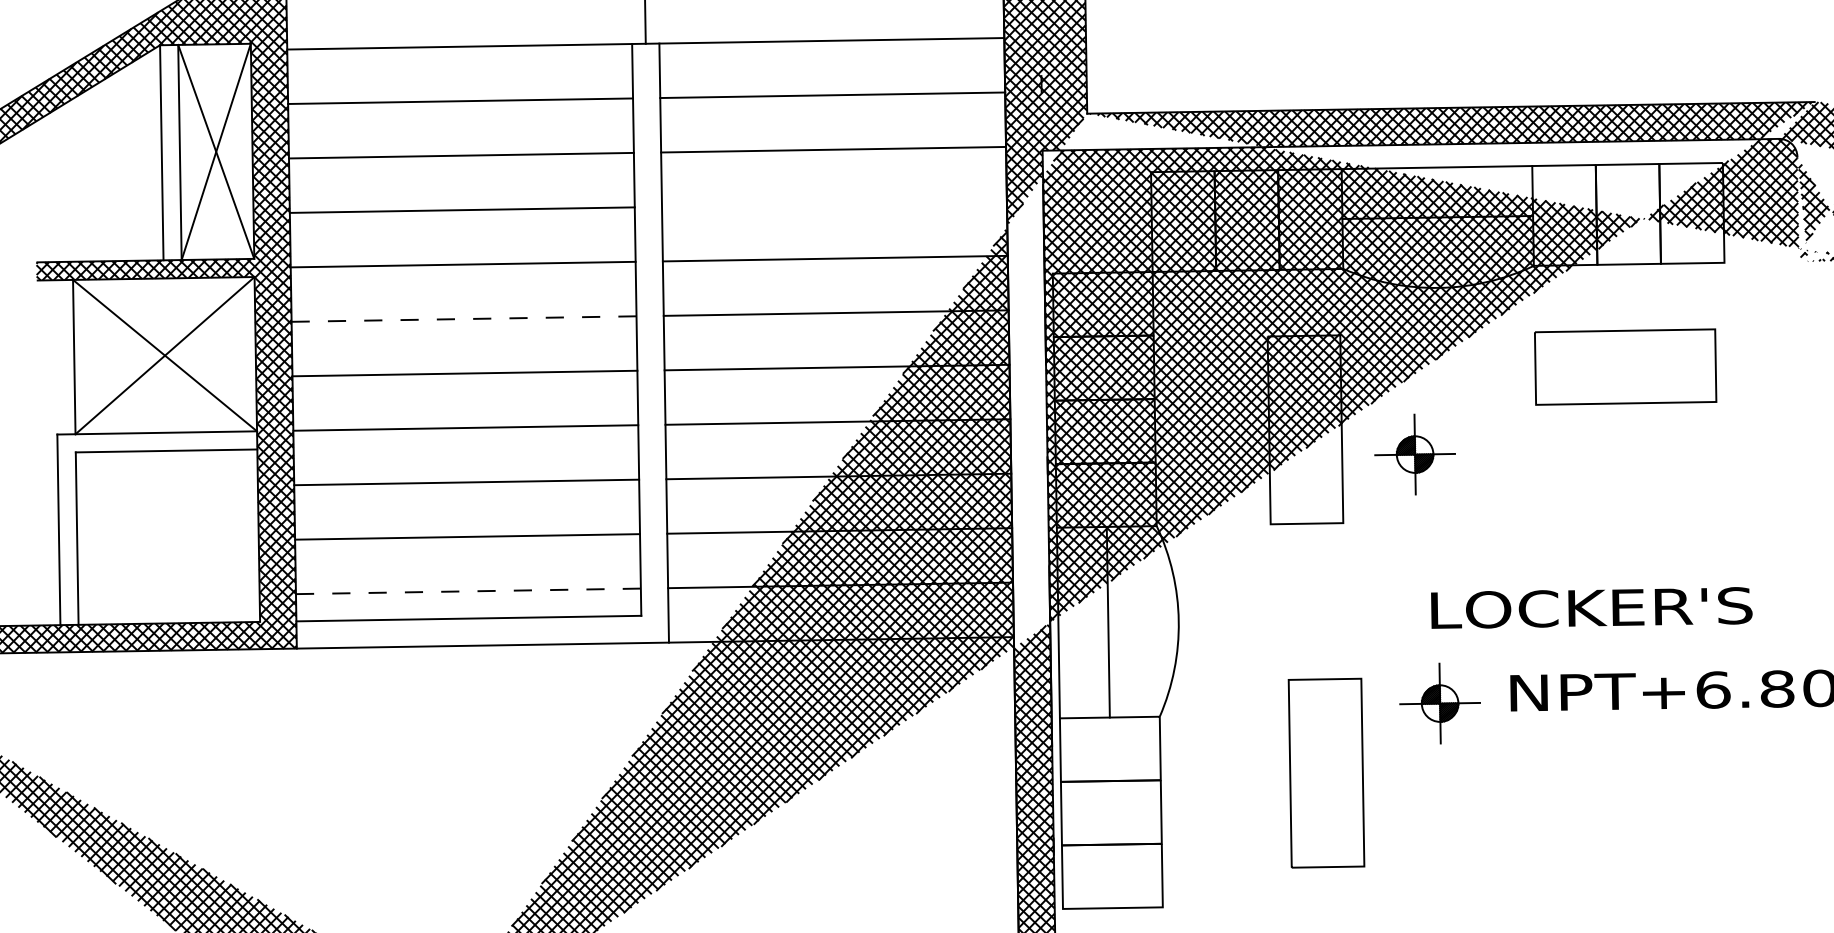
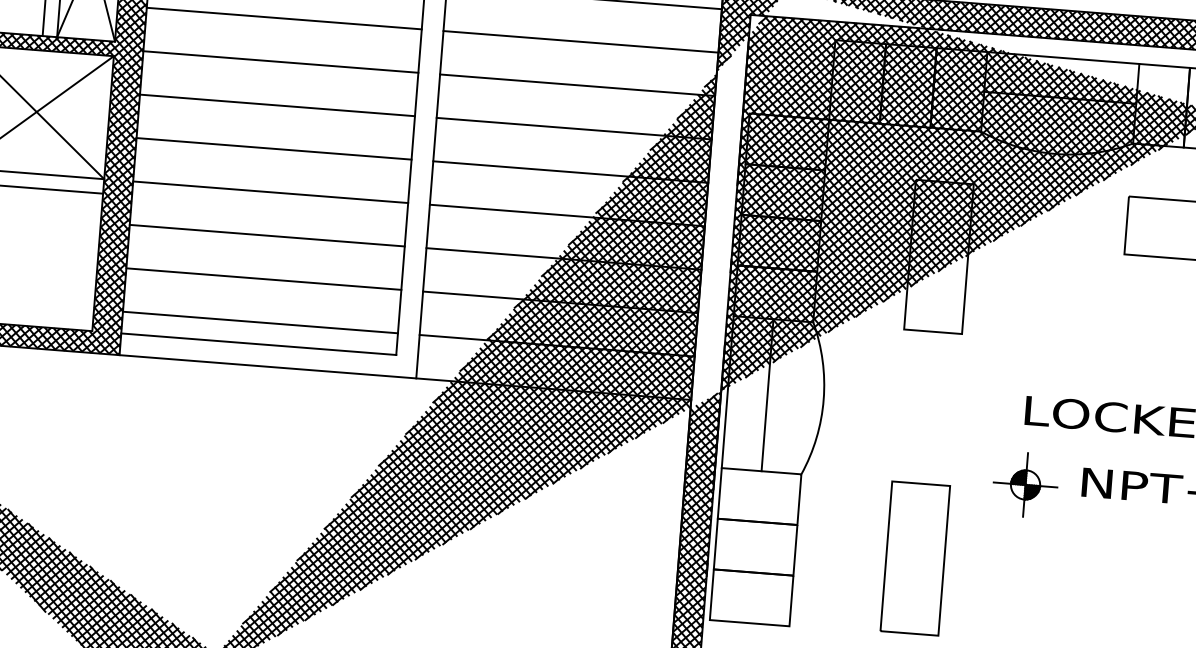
line: (834, 203) -> (581, 41), added
line: (463, 319) -> (277, 105), dashed -> solid
part: (1414, 454) -> (1023, 284), removed
line: (467, 591) -> (259, 322), dashed -> solid
part: (1326, 772) -> (915, 558), moved

